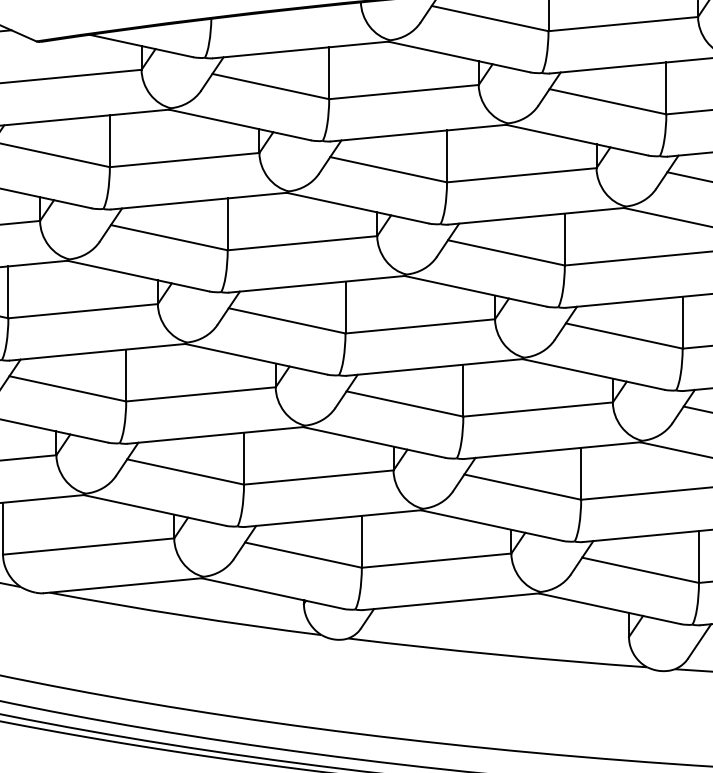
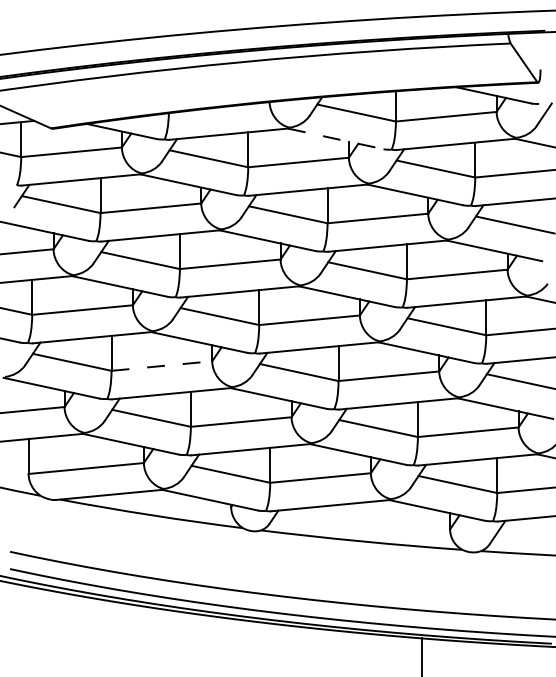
line: (458, 56) -> (335, 138), solid -> dashed
line: (200, 395) -> (161, 366), solid -> dashed

